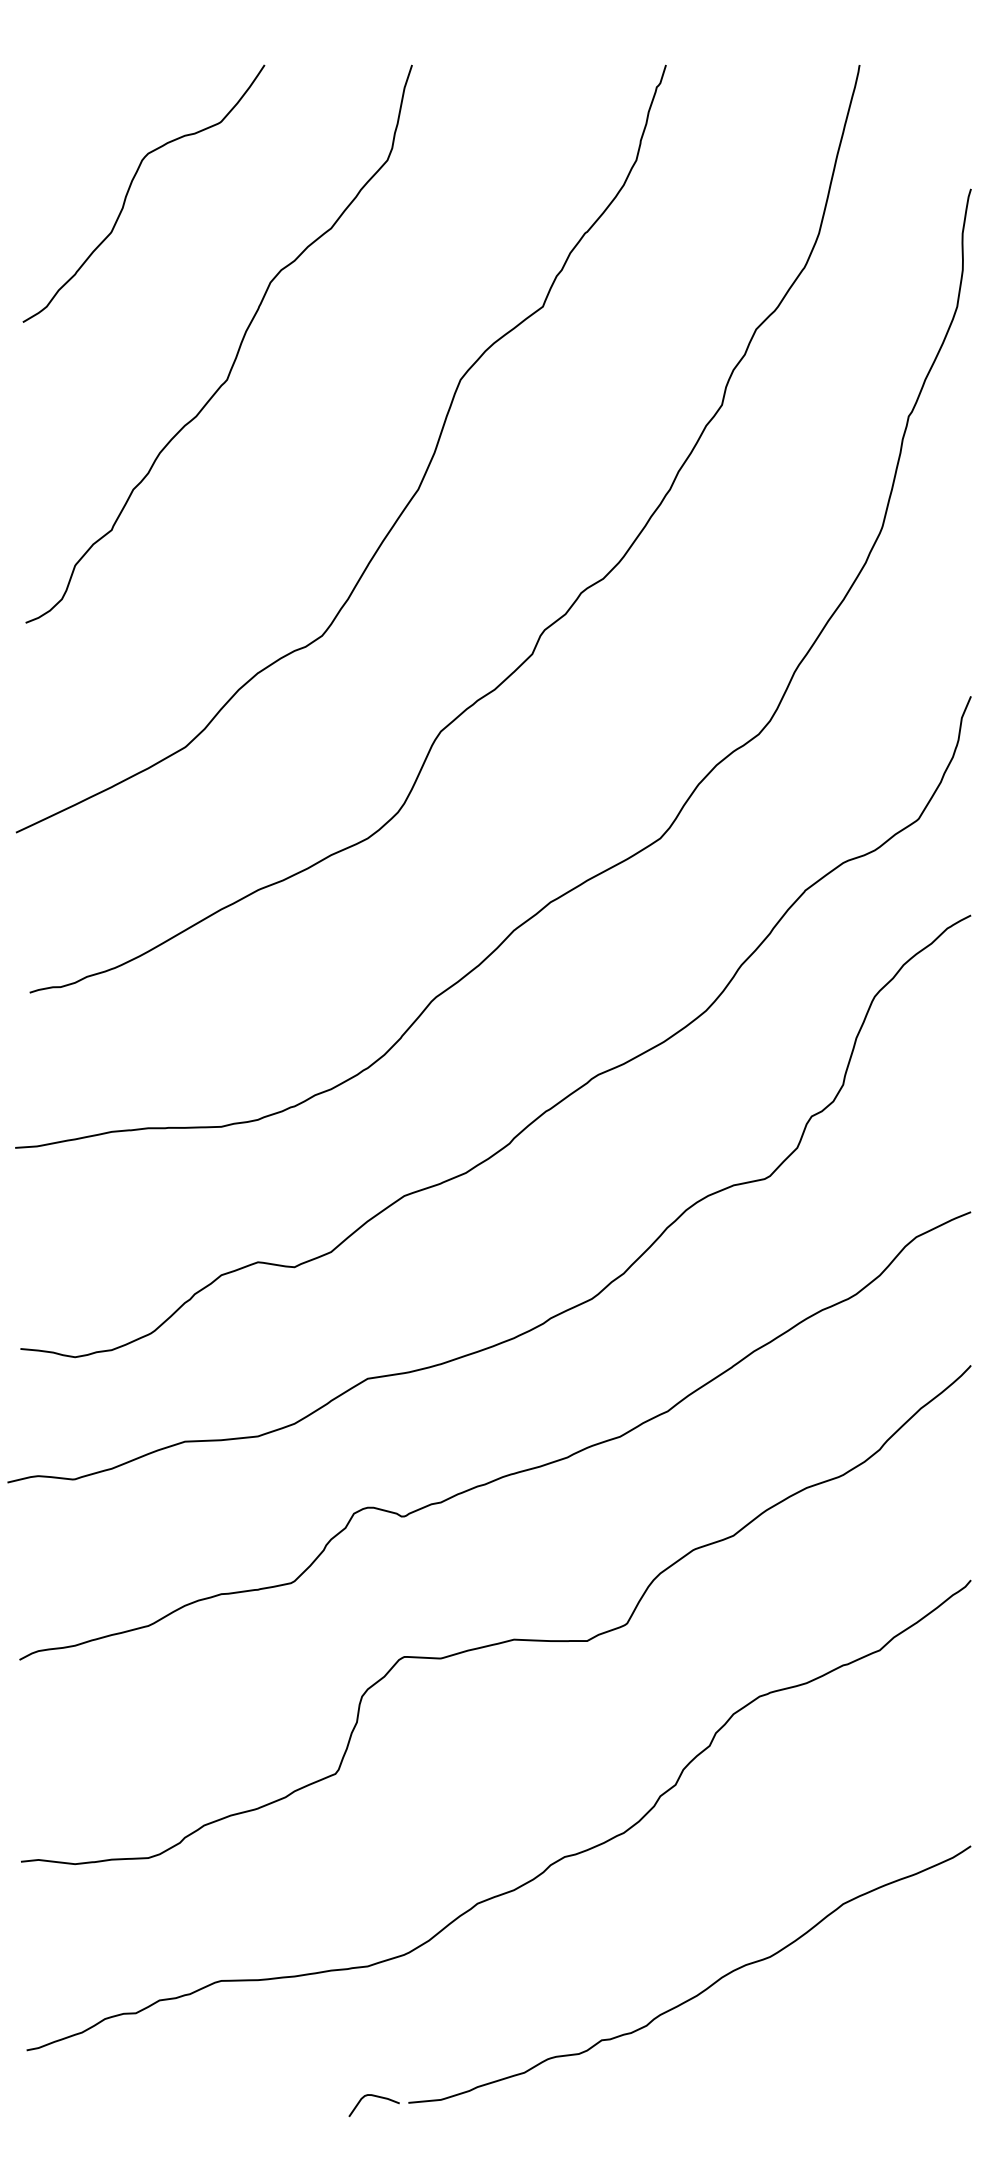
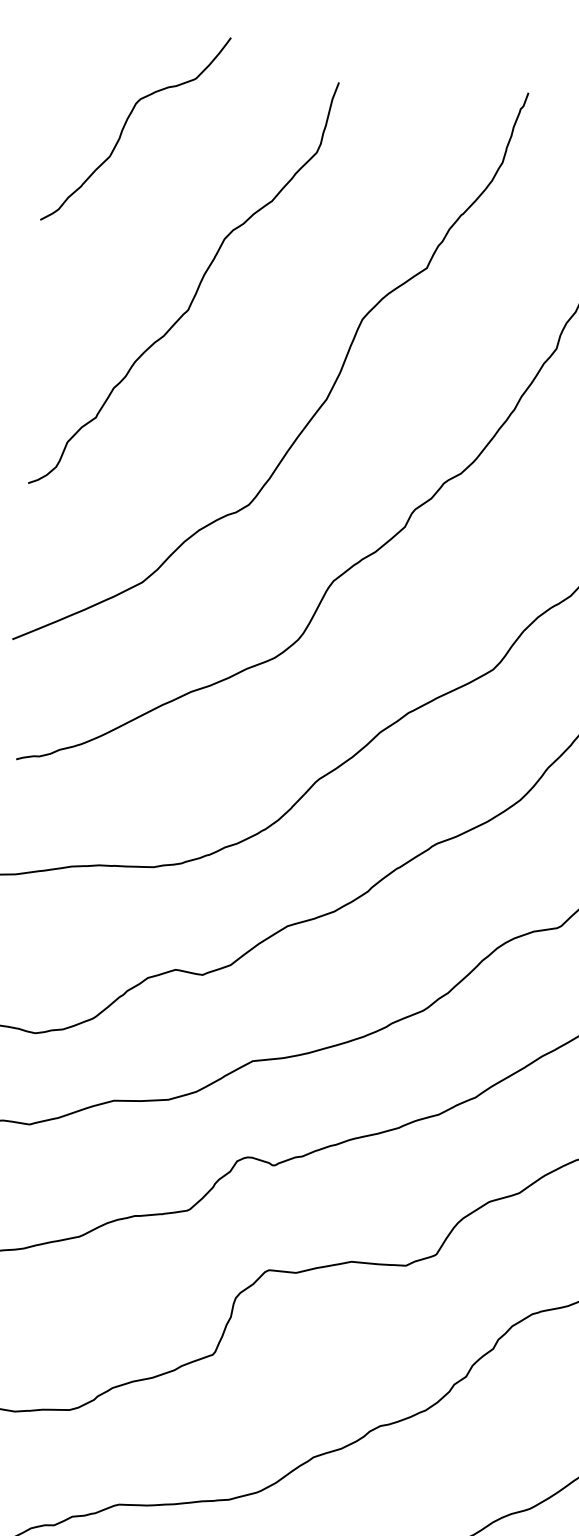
curve: (130, 188) -> (125, 124), moved

